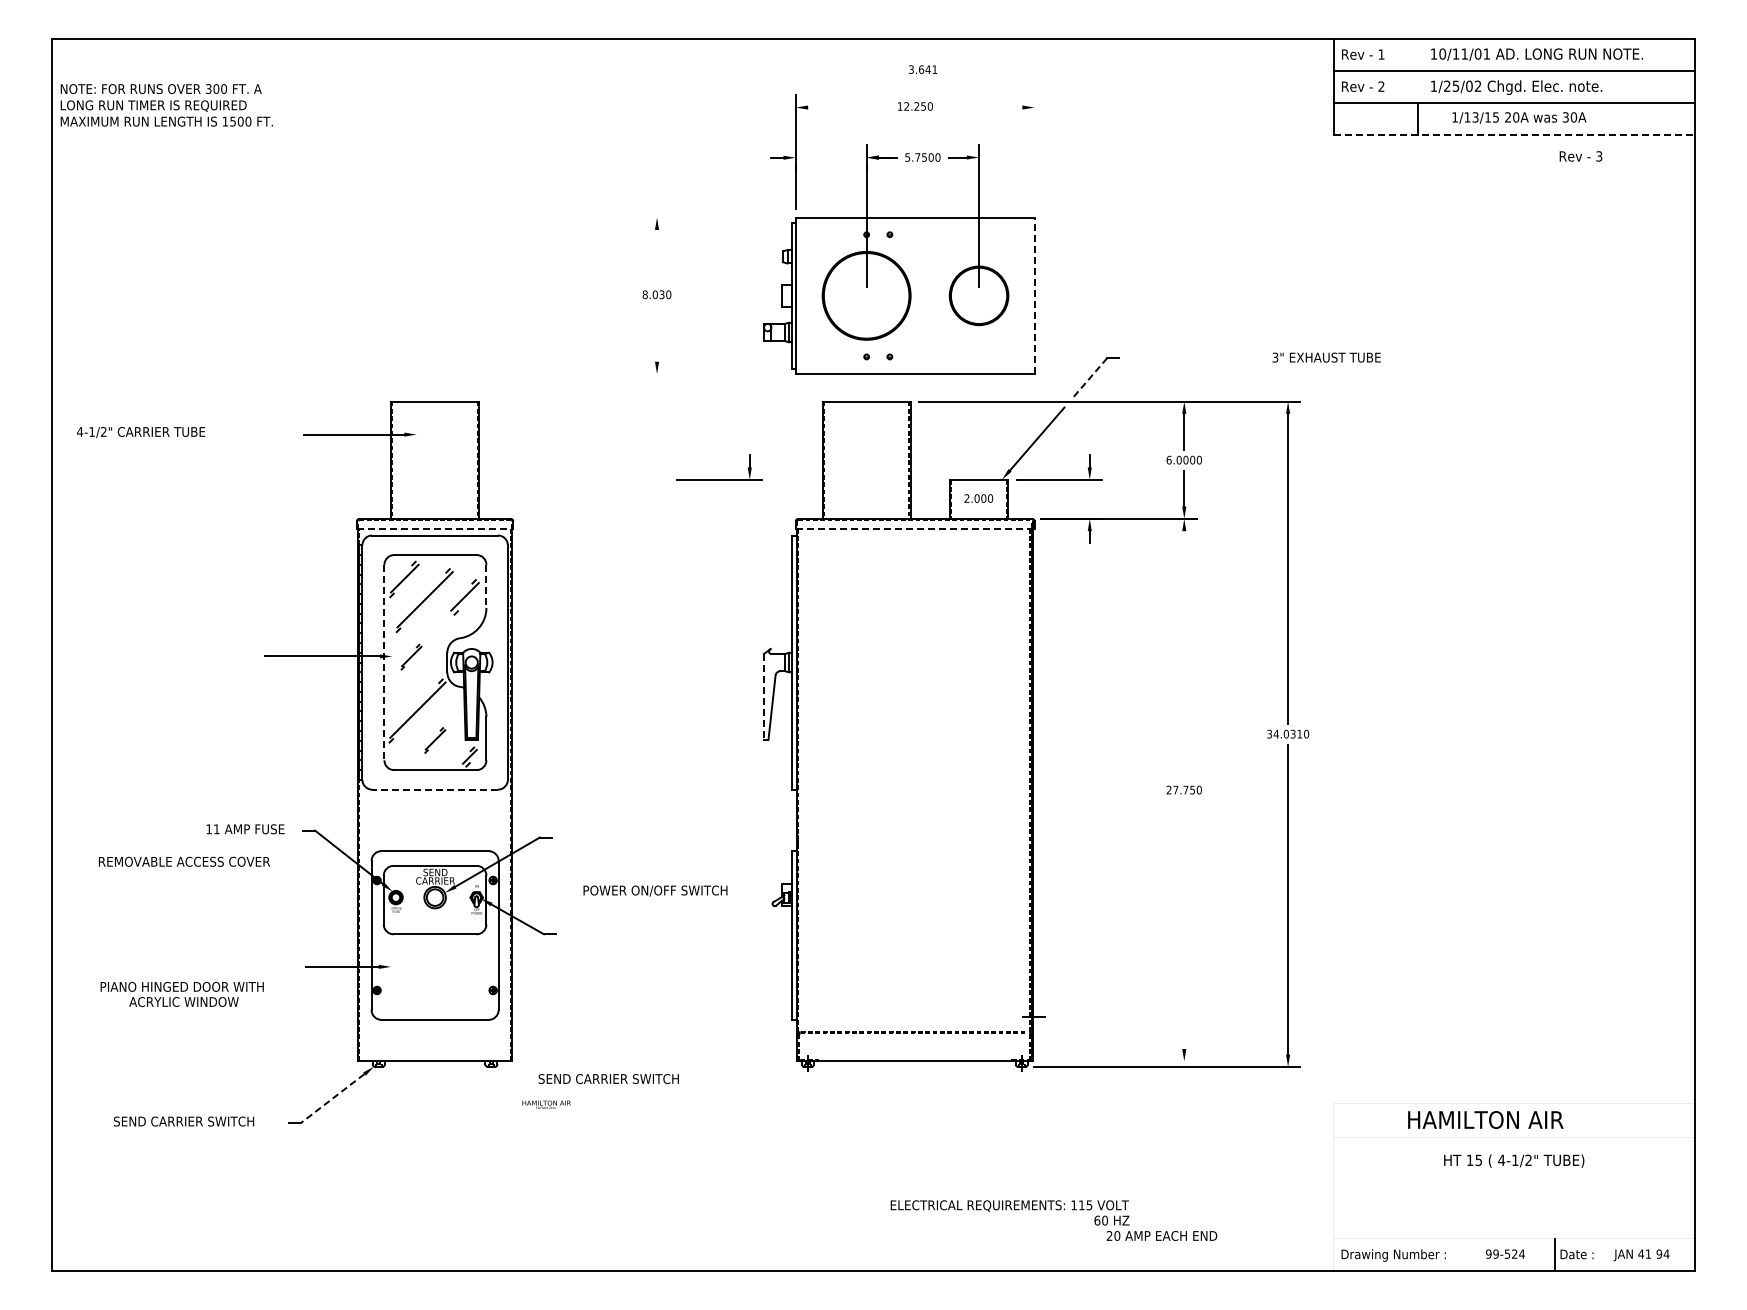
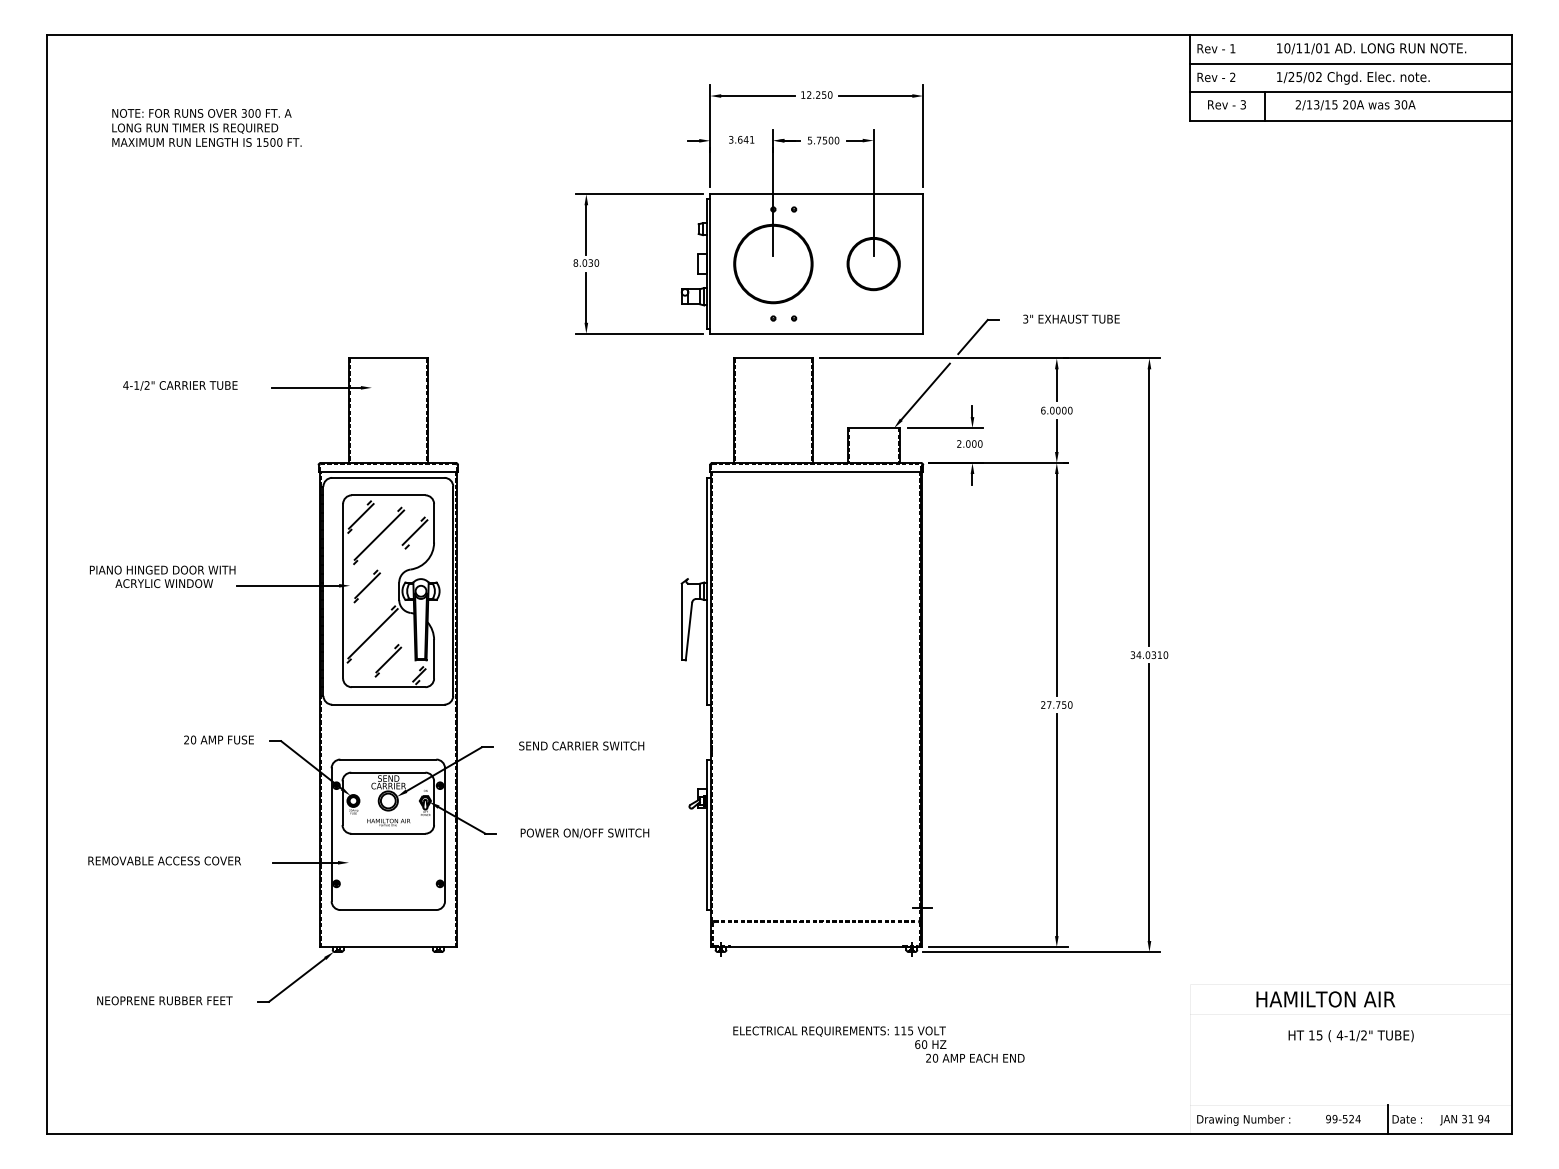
text: (923, 69) -> (742, 139), moved
text: (166, 105) -> (206, 128), moved
line: (849, 107) -> (758, 95), added
line: (980, 107) -> (874, 95), added
text: (1454, 117) -> (1297, 104), 1/13/15 -> 2/13/15
line: (1514, 135) -> (1351, 120), dashed -> solid
line: (1034, 152) -> (923, 136), added
text: (1580, 156) -> (1226, 104), moved
line: (716, 217) -> (639, 194), added
line: (657, 257) -> (586, 229), added
line: (1034, 295) -> (923, 263), dashed -> solid
line: (657, 333) -> (586, 297), added
text: (1326, 357) -> (1071, 319), moved
line: (716, 374) -> (639, 334), added
line: (1090, 377) -> (973, 336), dashed -> solid
text: (141, 432) -> (180, 385), moved
part: (719, 479) -> (642, 427), removed
text: (978, 498) -> (969, 443), moved
line: (435, 528) -> (388, 471), dashed -> solid
line: (915, 528) -> (816, 471), dashed -> solid
line: (486, 586) -> (434, 523), dashed -> solid
line: (1184, 655) -> (1057, 584), added
part: (411, 656) -> (367, 585), size x1.43
line: (384, 662) -> (343, 591), dashed -> solid
line: (763, 697) -> (681, 622), dashed -> solid
part: (435, 740) -> (388, 660), size x1.43
line: (435, 789) -> (388, 704), dashed -> solid
text: (212, 829) -> (189, 740), 11 -> 20
text: (184, 861) -> (164, 860), moved
text: (655, 890) -> (584, 833), moved
line: (1184, 924) -> (1057, 824), added
text: (181, 993) -> (162, 576), moved
line: (1118, 1061) -> (998, 947), added
text: (608, 1078) -> (581, 745), moved
line: (332, 1098) -> (296, 980), dashed -> solid
text: (546, 1104) -> (388, 822), moved
text: (184, 1121) -> (164, 1000), SEND CARRIER SWITCH -> NEOPRENE RUBBER FEET
text: (1053, 1220) -> (878, 1044), moved
text: (1641, 1253) -> (1464, 1118), 41 -> 31

